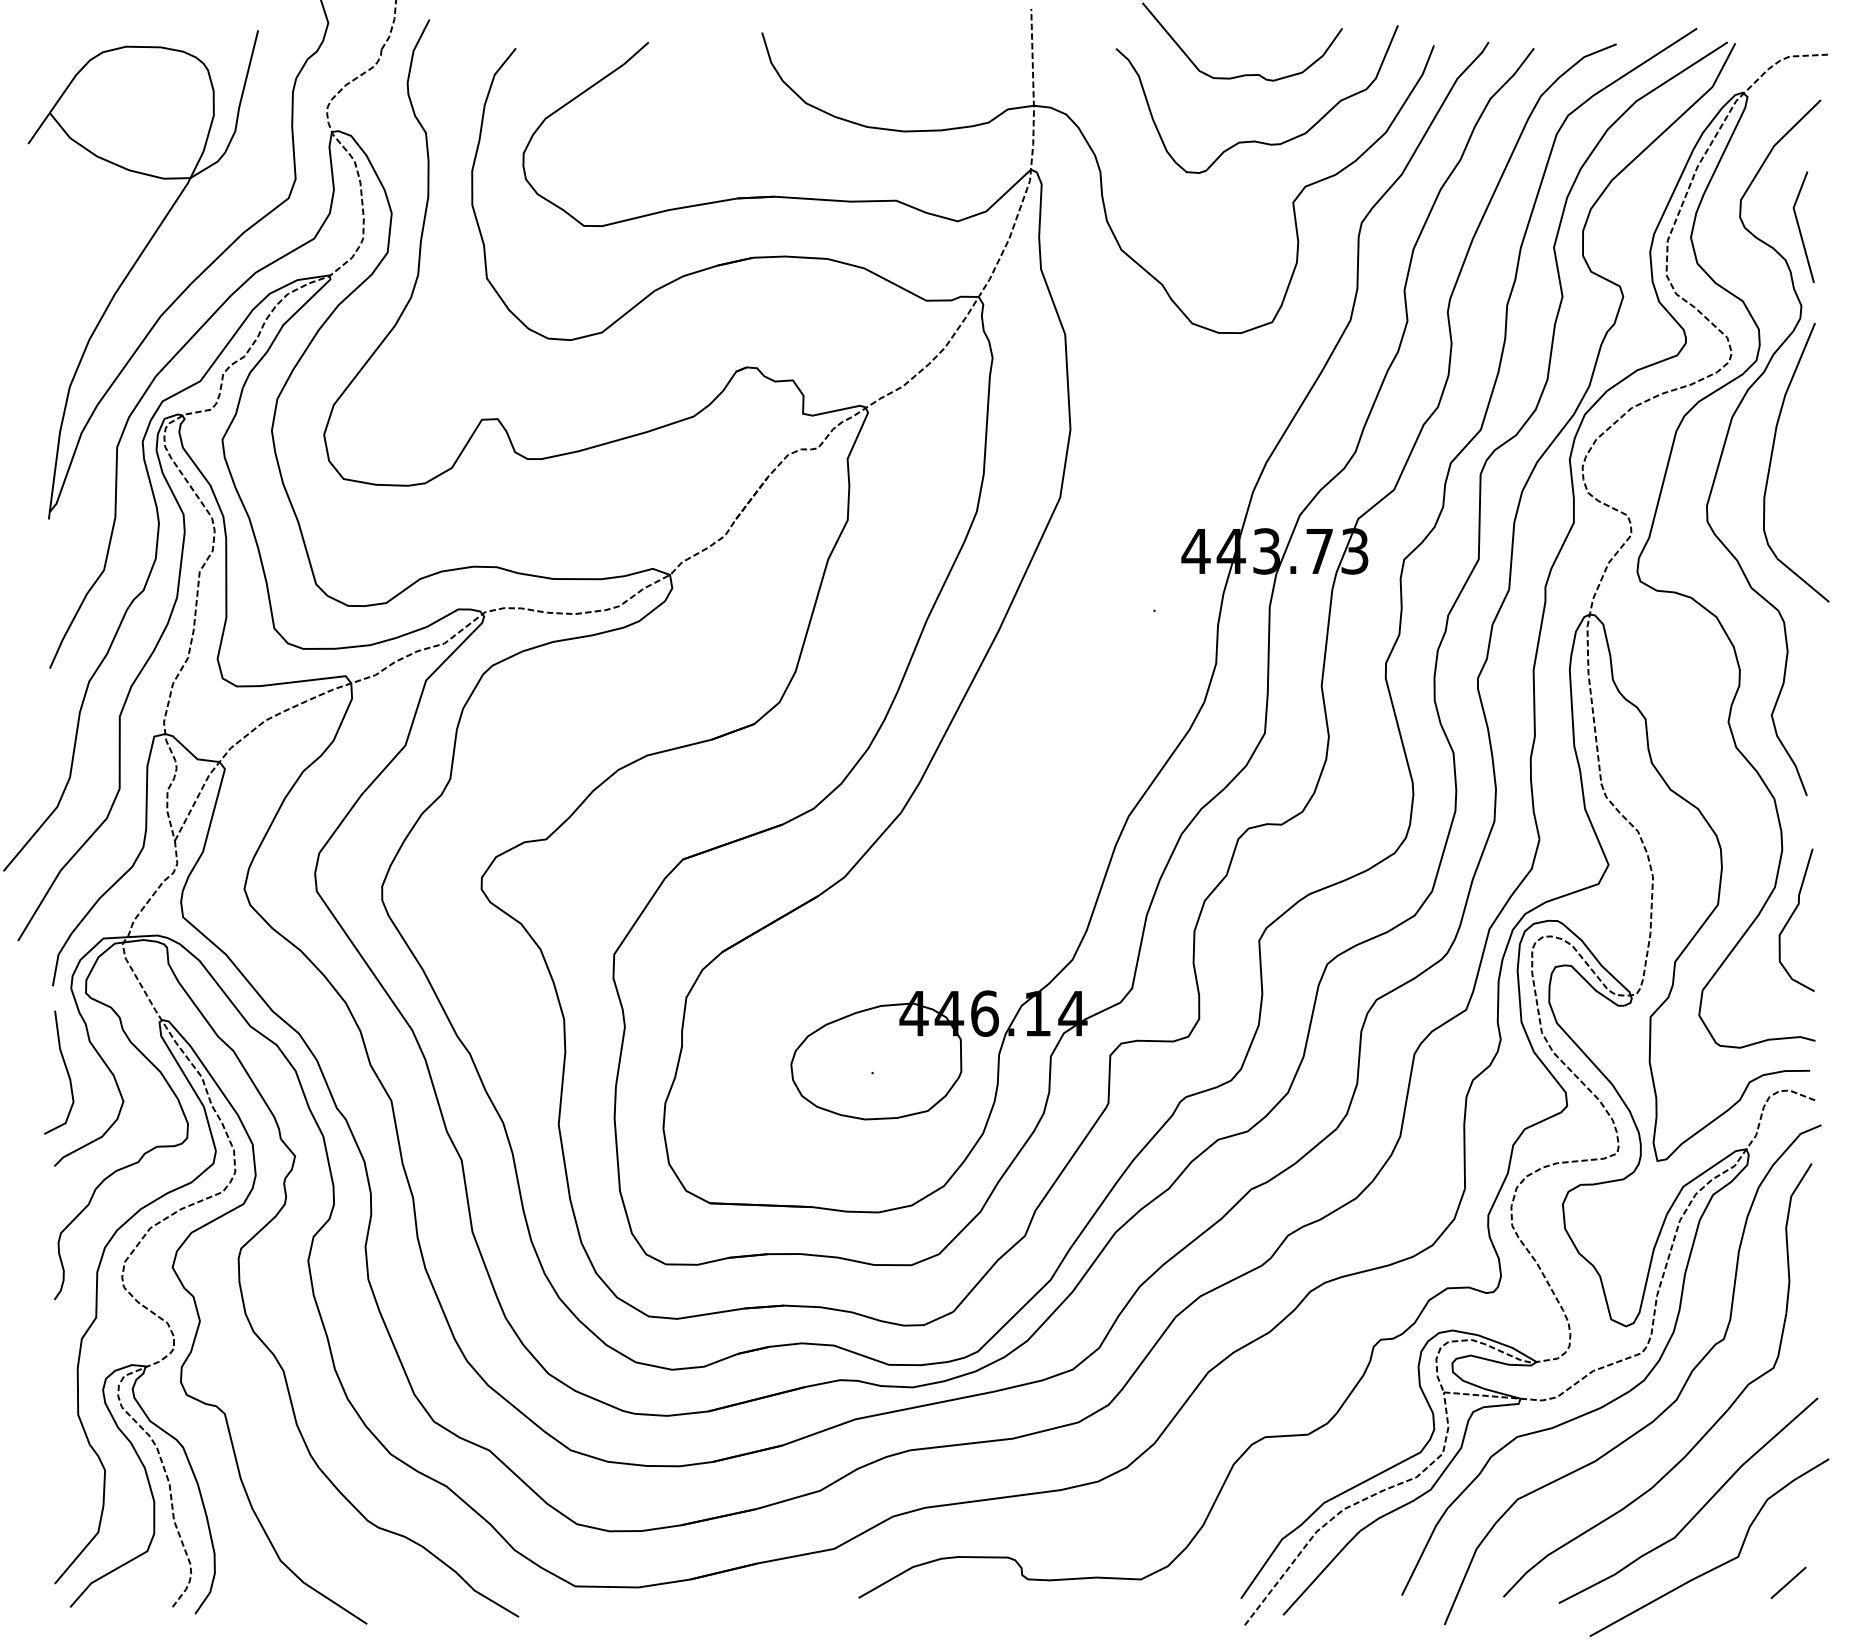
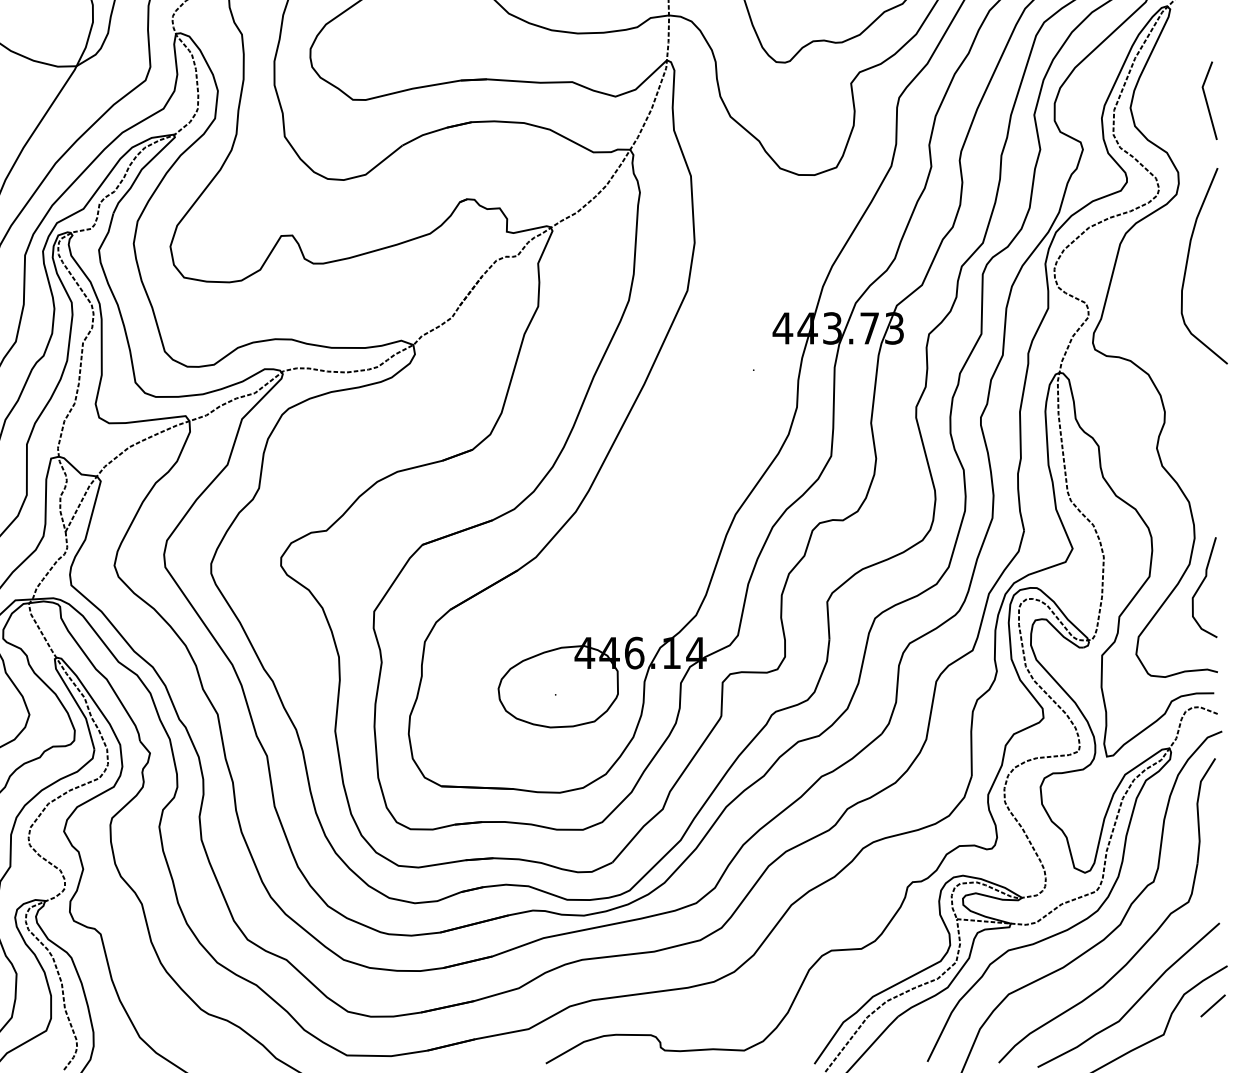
curve: (1727, 438) -> (1156, 249), removed
line: (1788, 1582) -> (1213, 1005), moved

